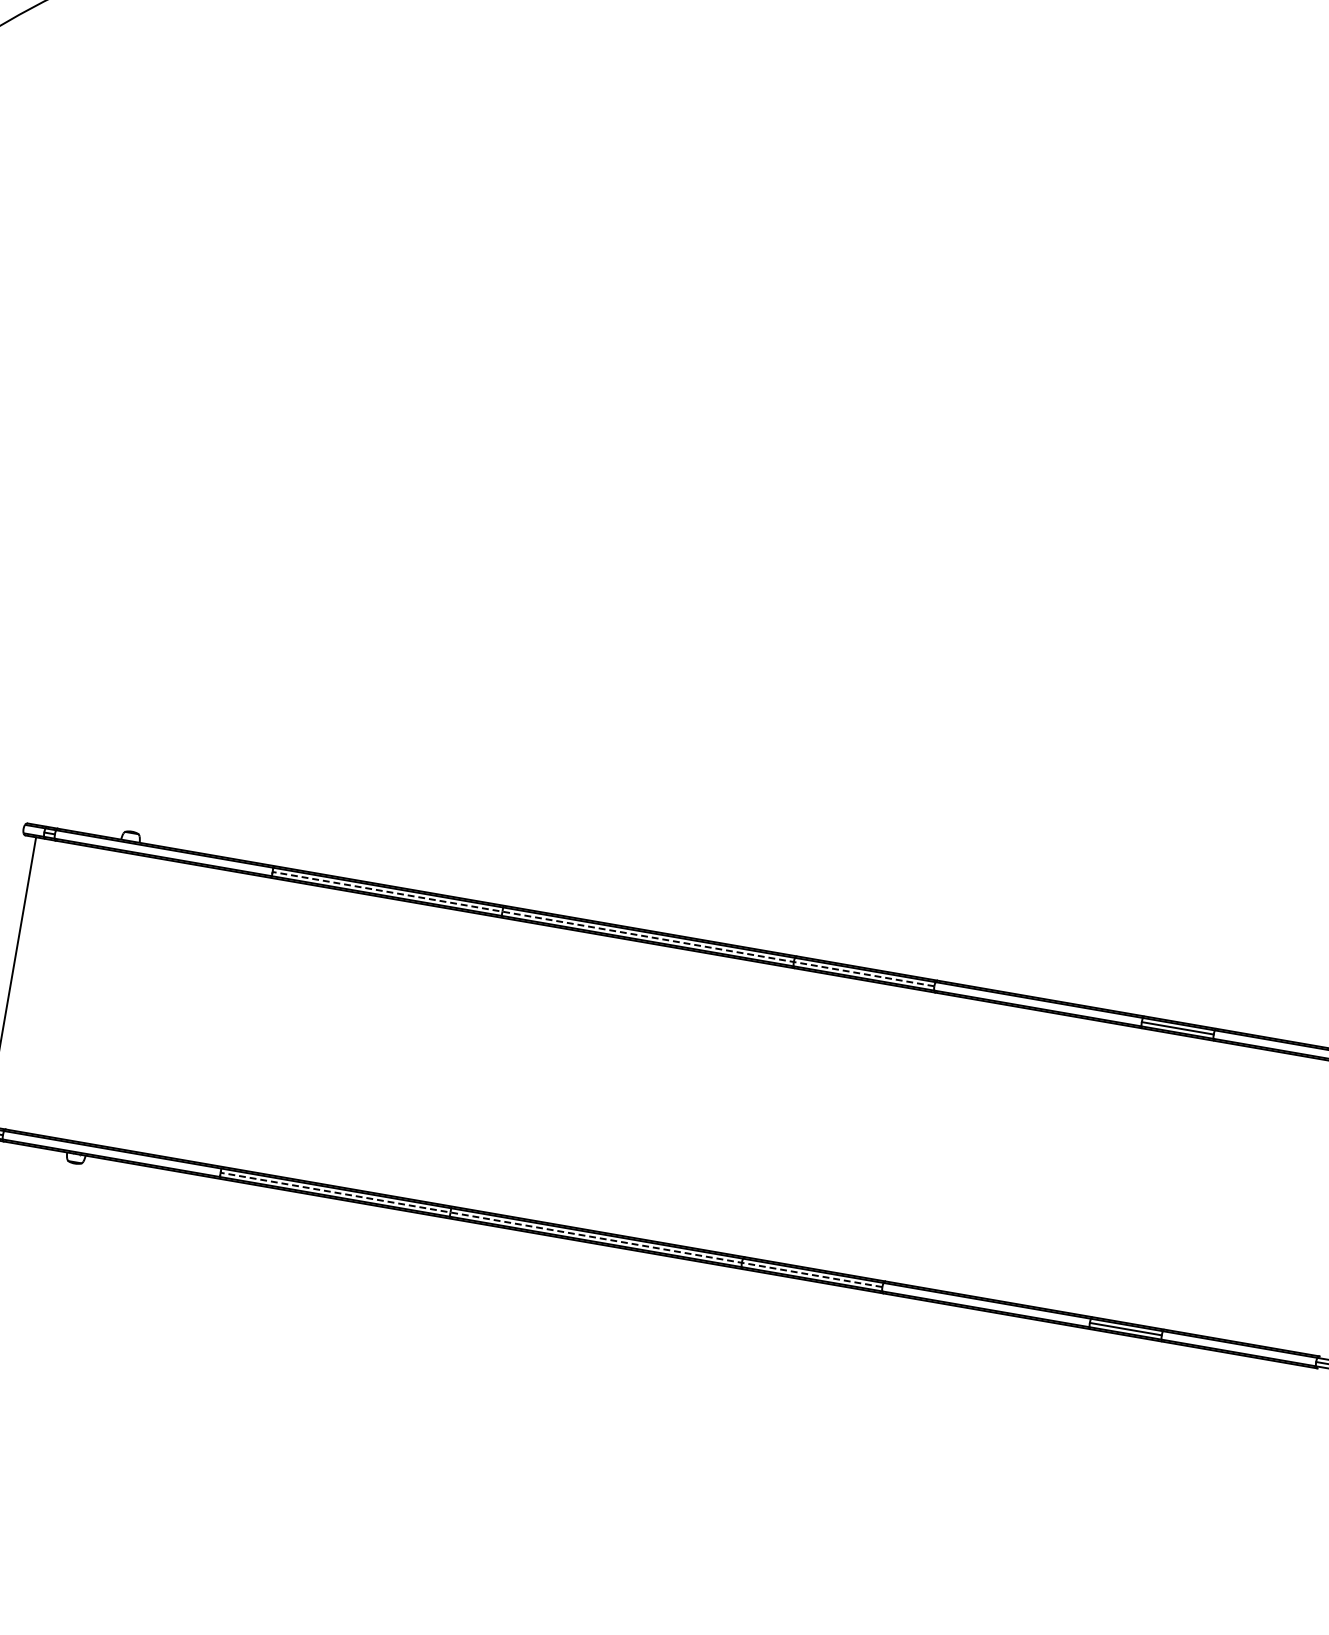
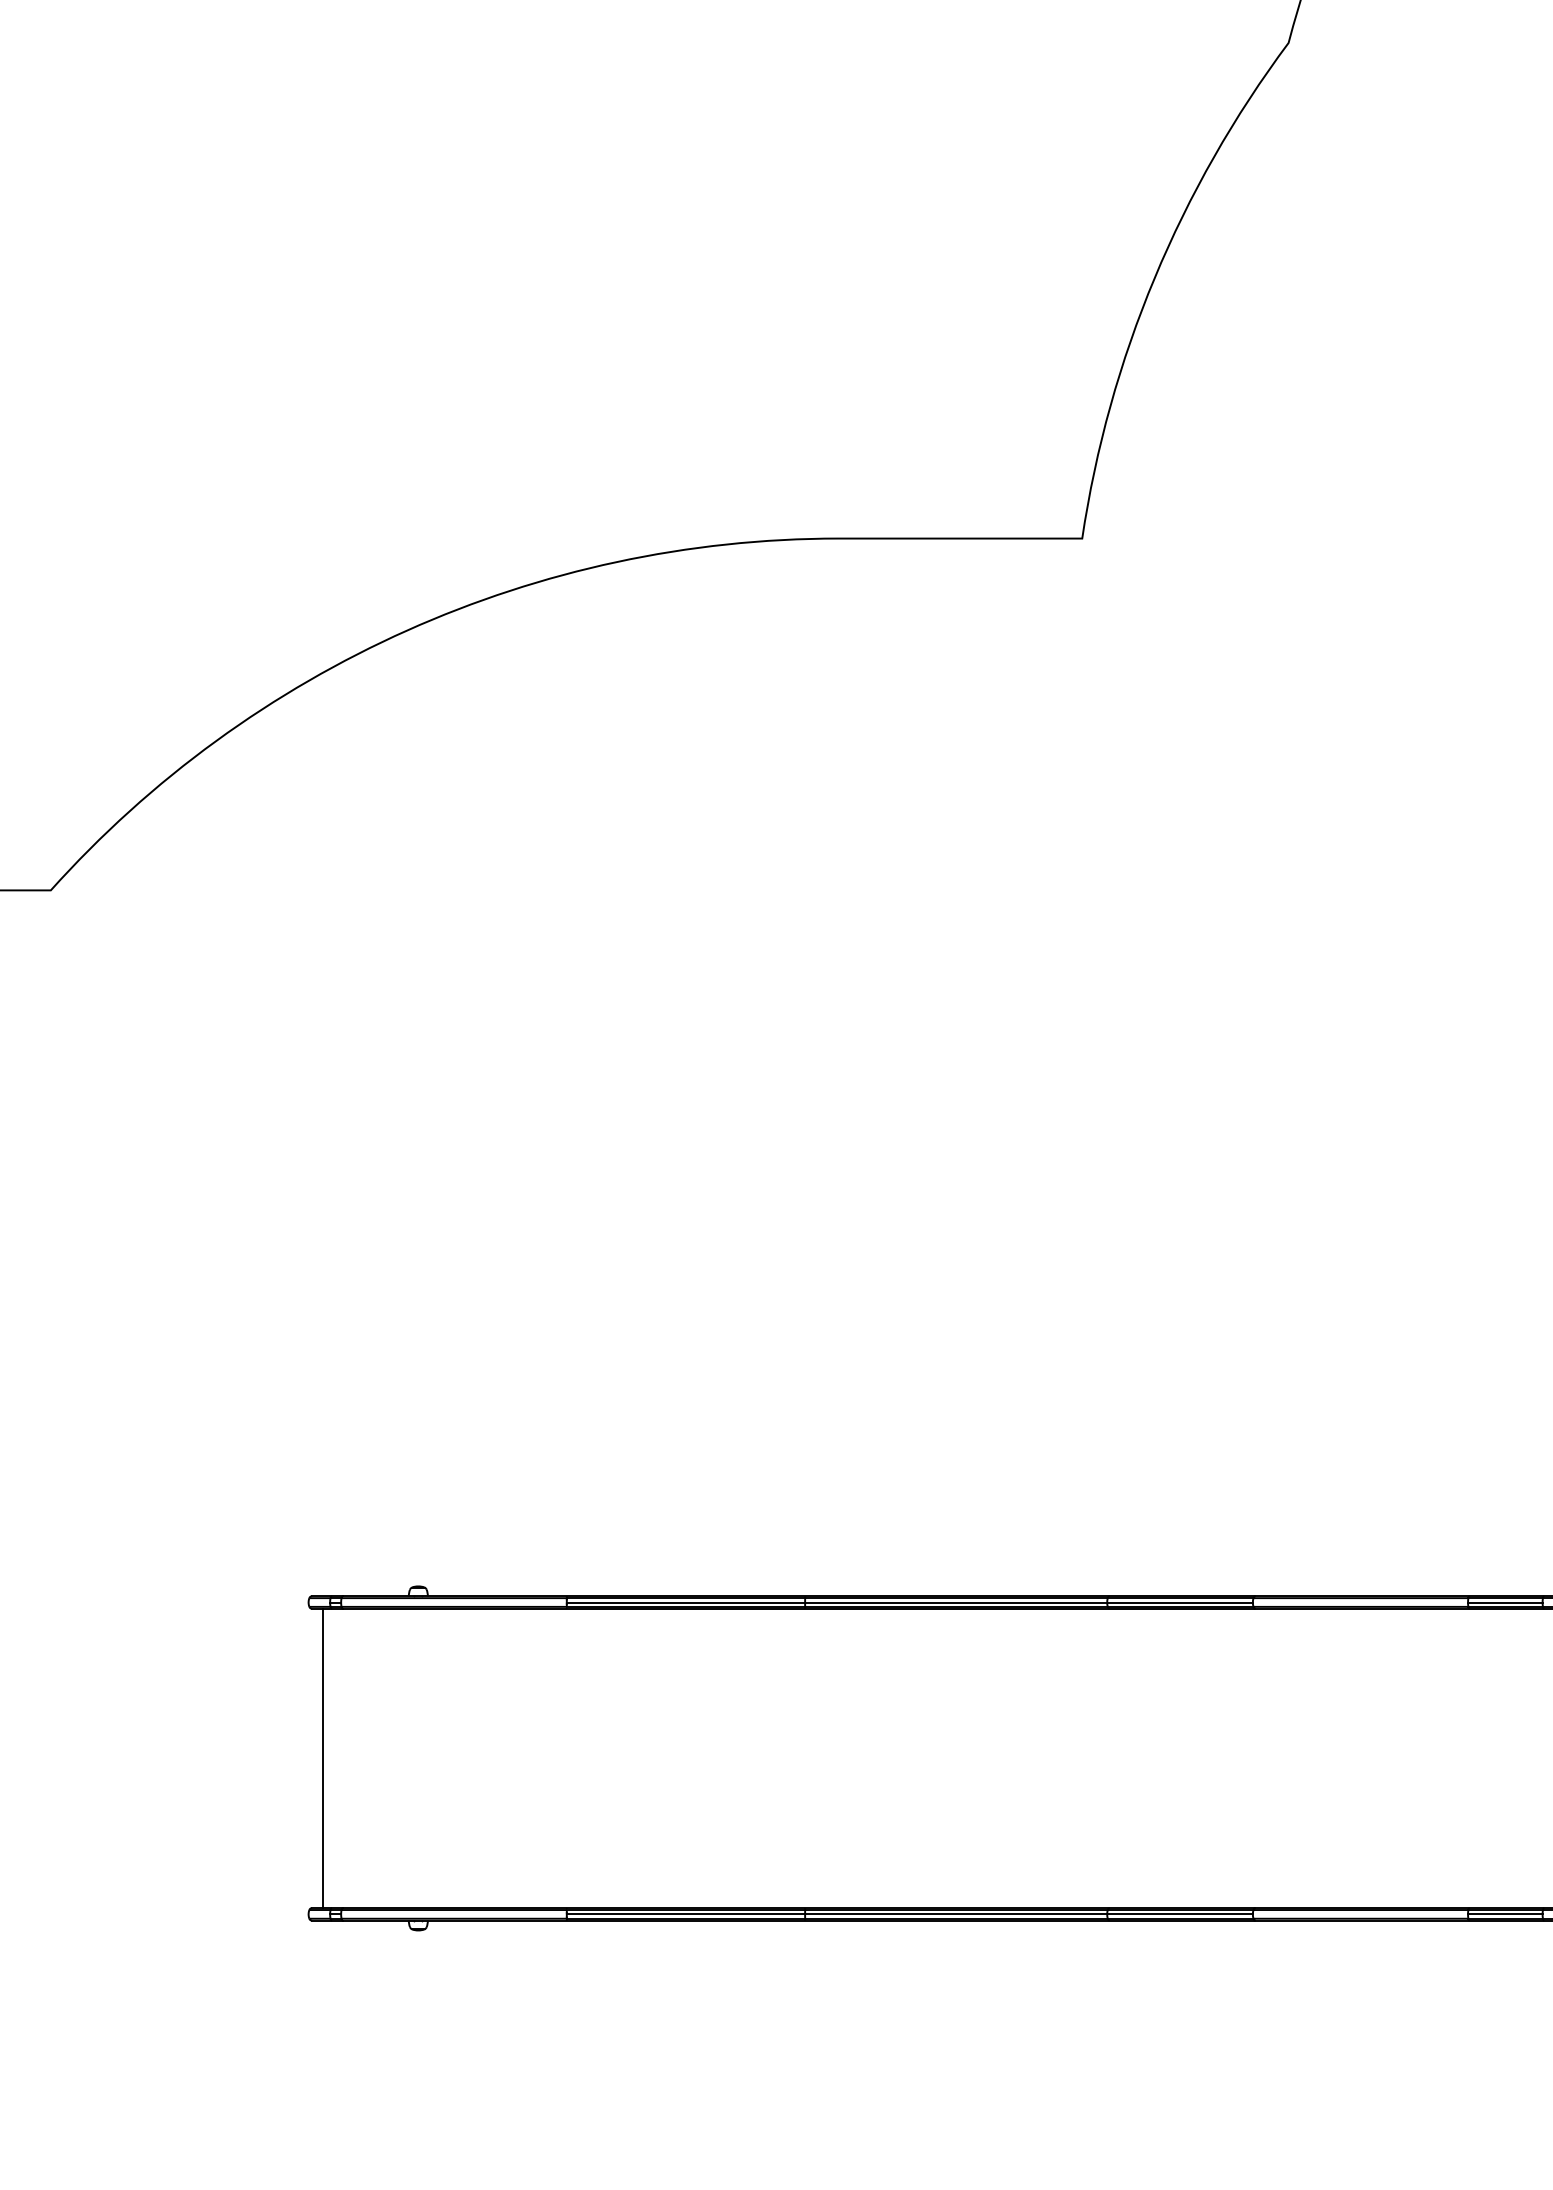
line: (603, 929) -> (909, 1602), dashed -> solid
line: (551, 1229) -> (909, 1914), dashed -> solid

